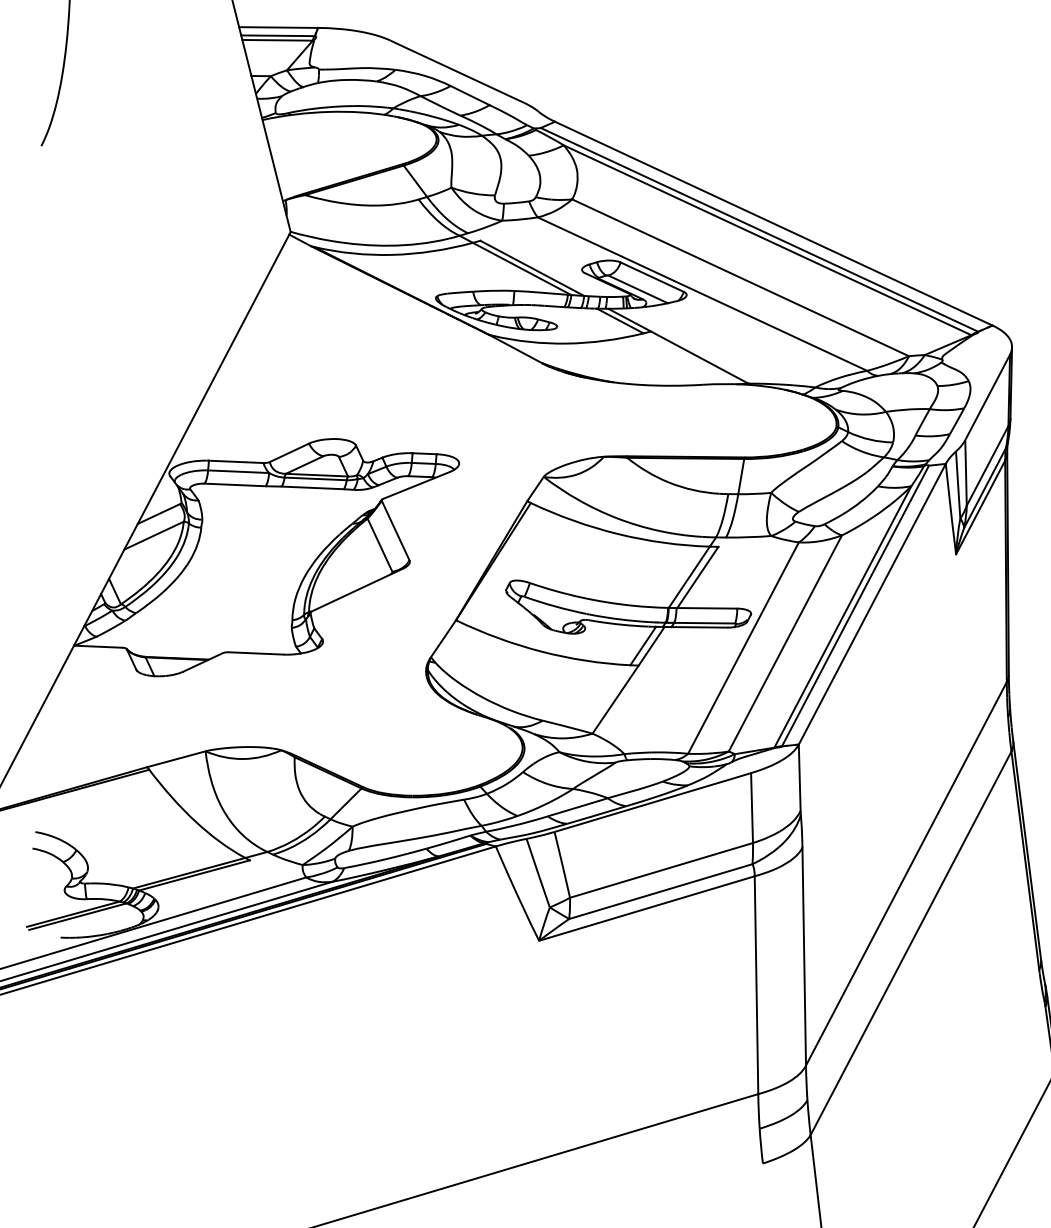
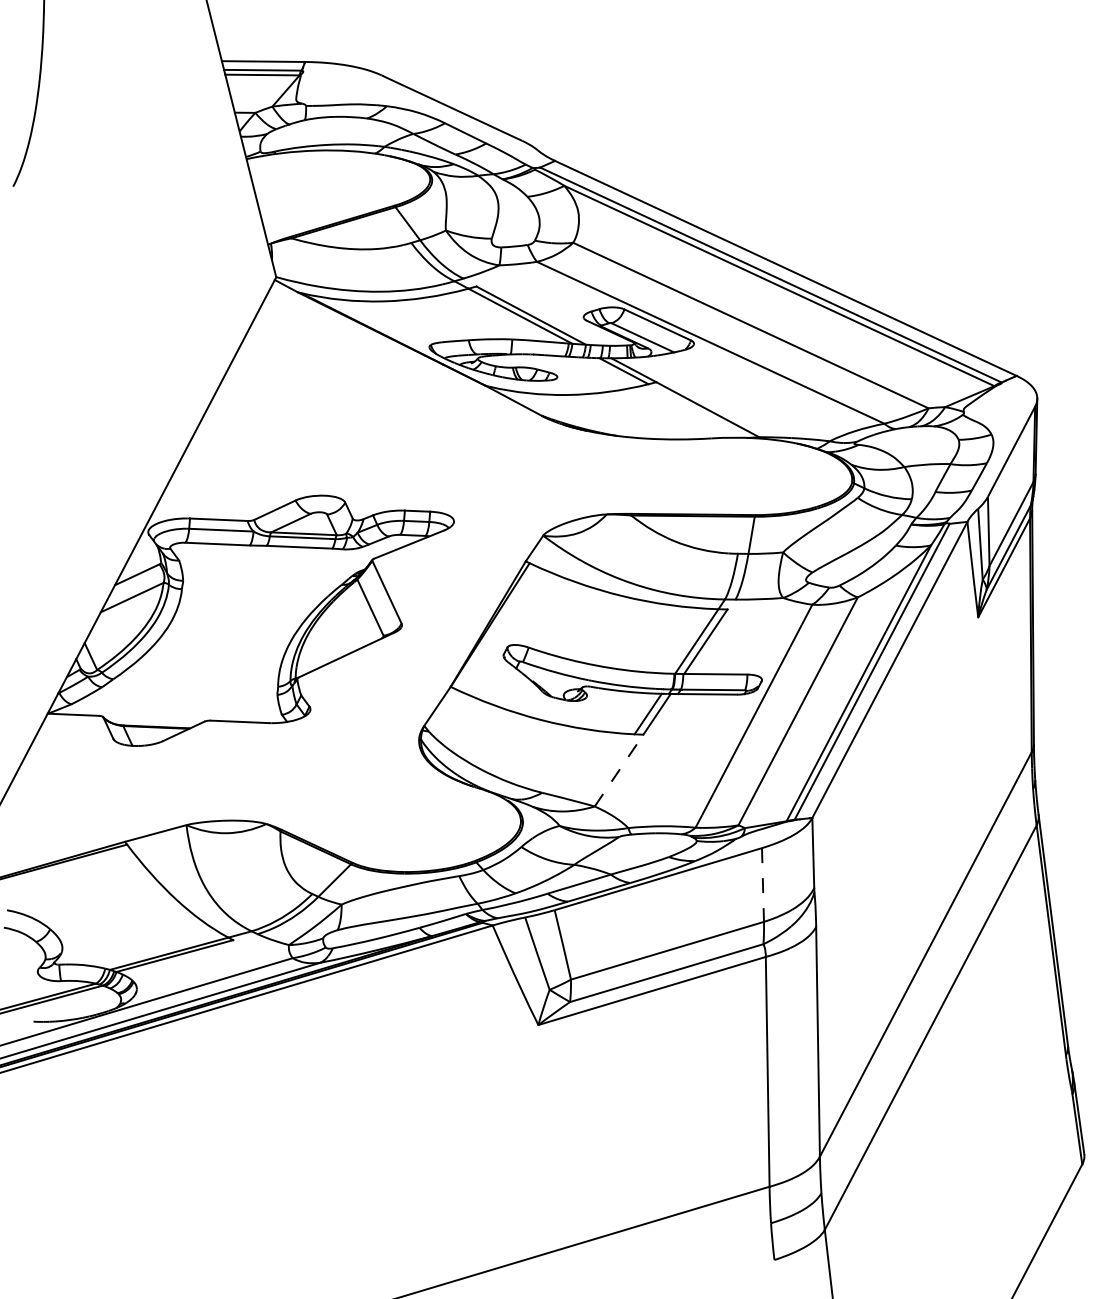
line: (616, 699) -> (619, 770), solid -> dashed
line: (751, 808) -> (762, 885), solid -> dashed

